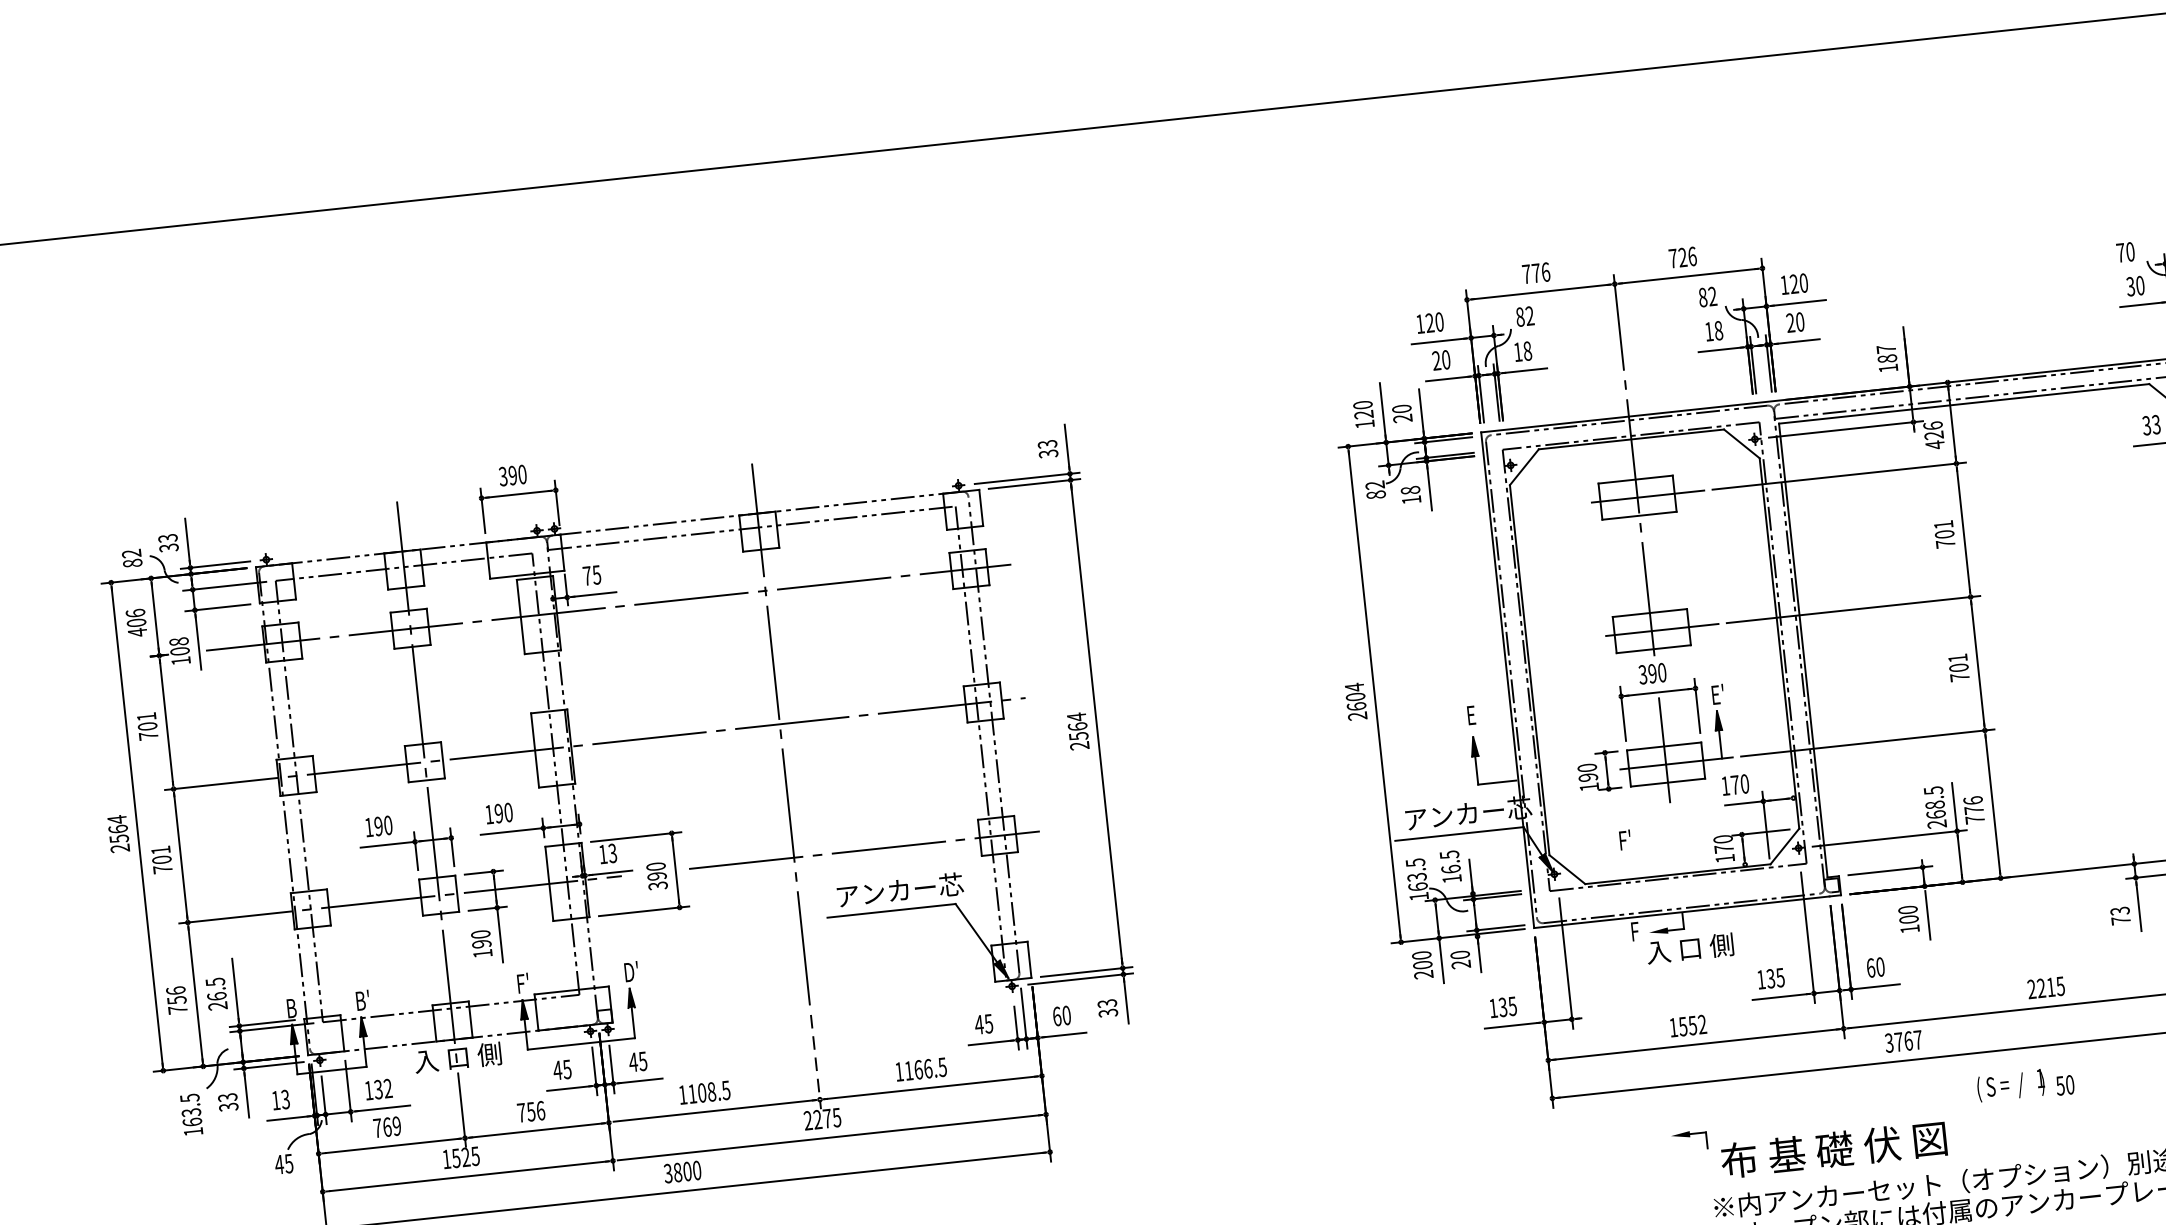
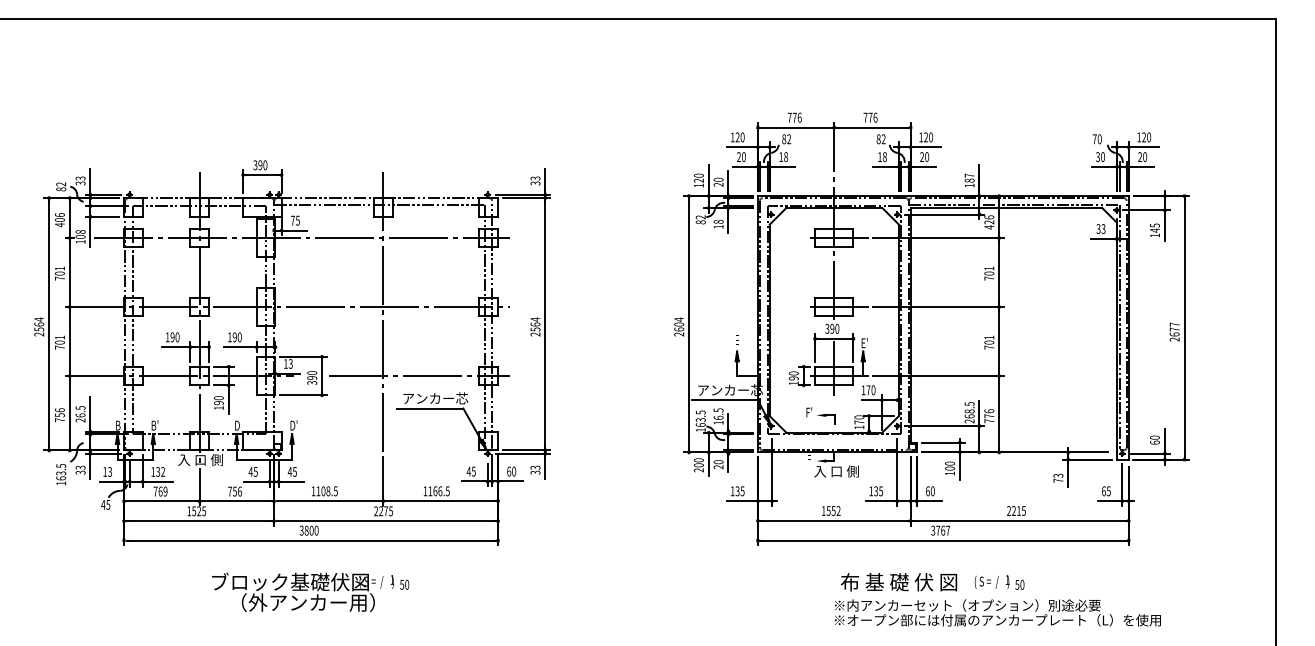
text: (1682, 257) -> (870, 117), 726 -> 776
text: (524, 983) -> (238, 425), F' -> D
line: (816, 1063) -> (383, 482), dashed -> solid
text: (2025, 1084) -> (999, 582), moved
part: (1691, 1142) -> (826, 419), moved

